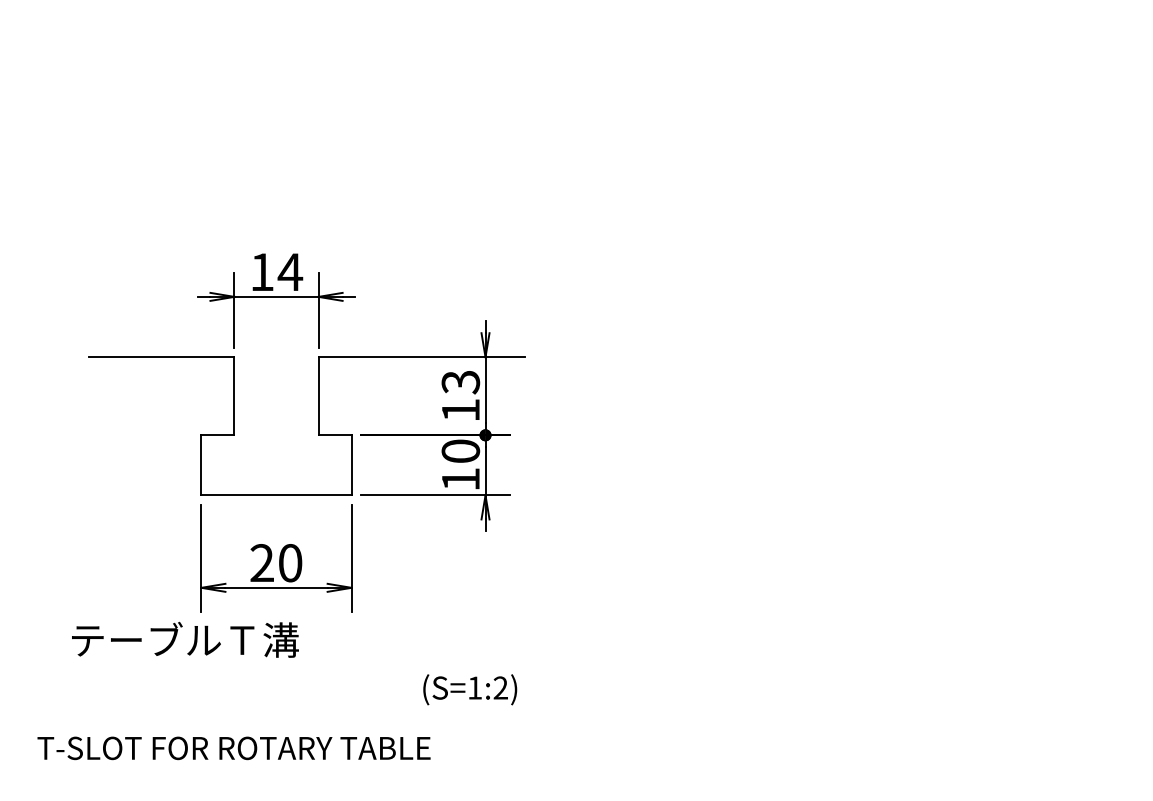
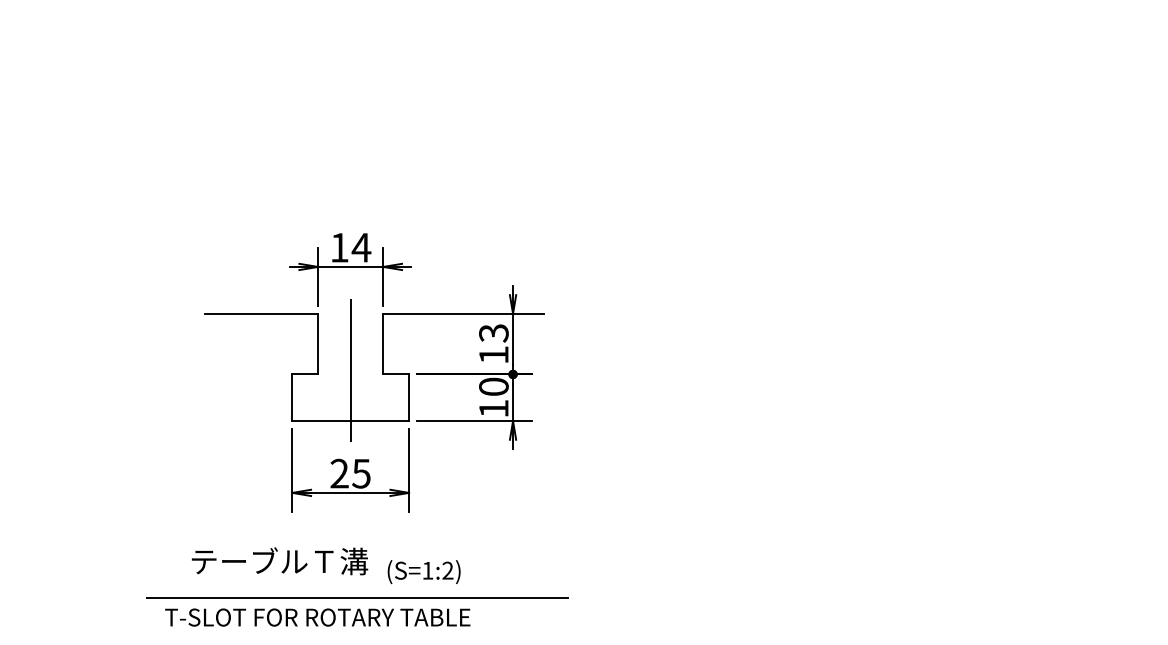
line: (276, 430) -> (350, 370), added
text: (290, 562) -> (361, 473), 20 -> 25
text: (184, 640) -> (279, 561), moved
text: (469, 690) -> (423, 572), moved
line: (285, 723) -> (357, 598), added

